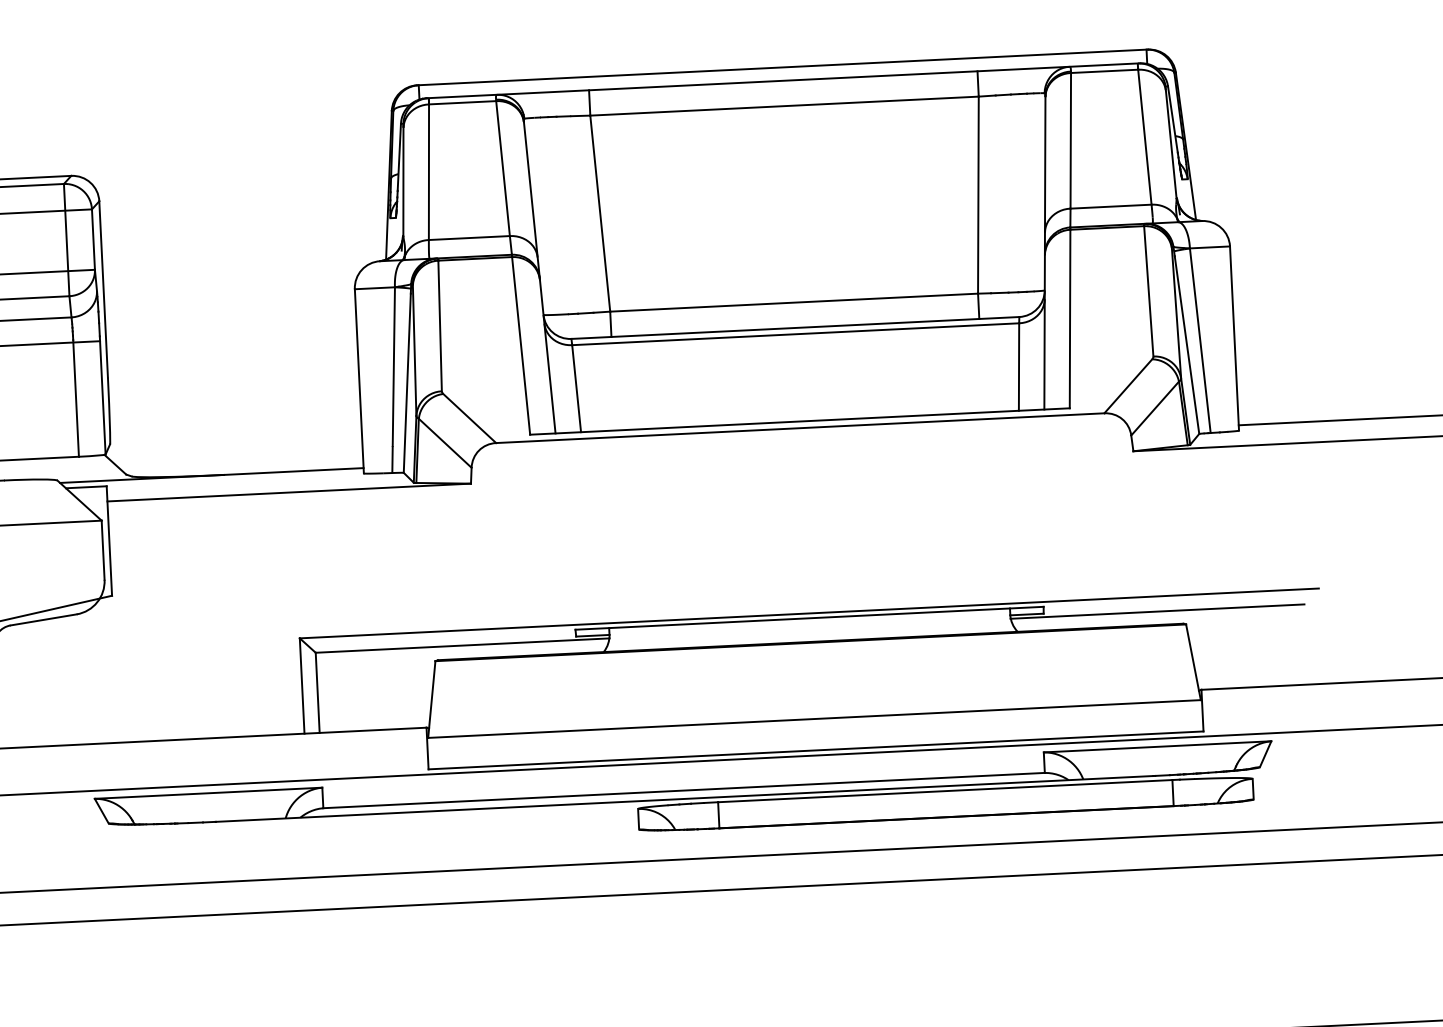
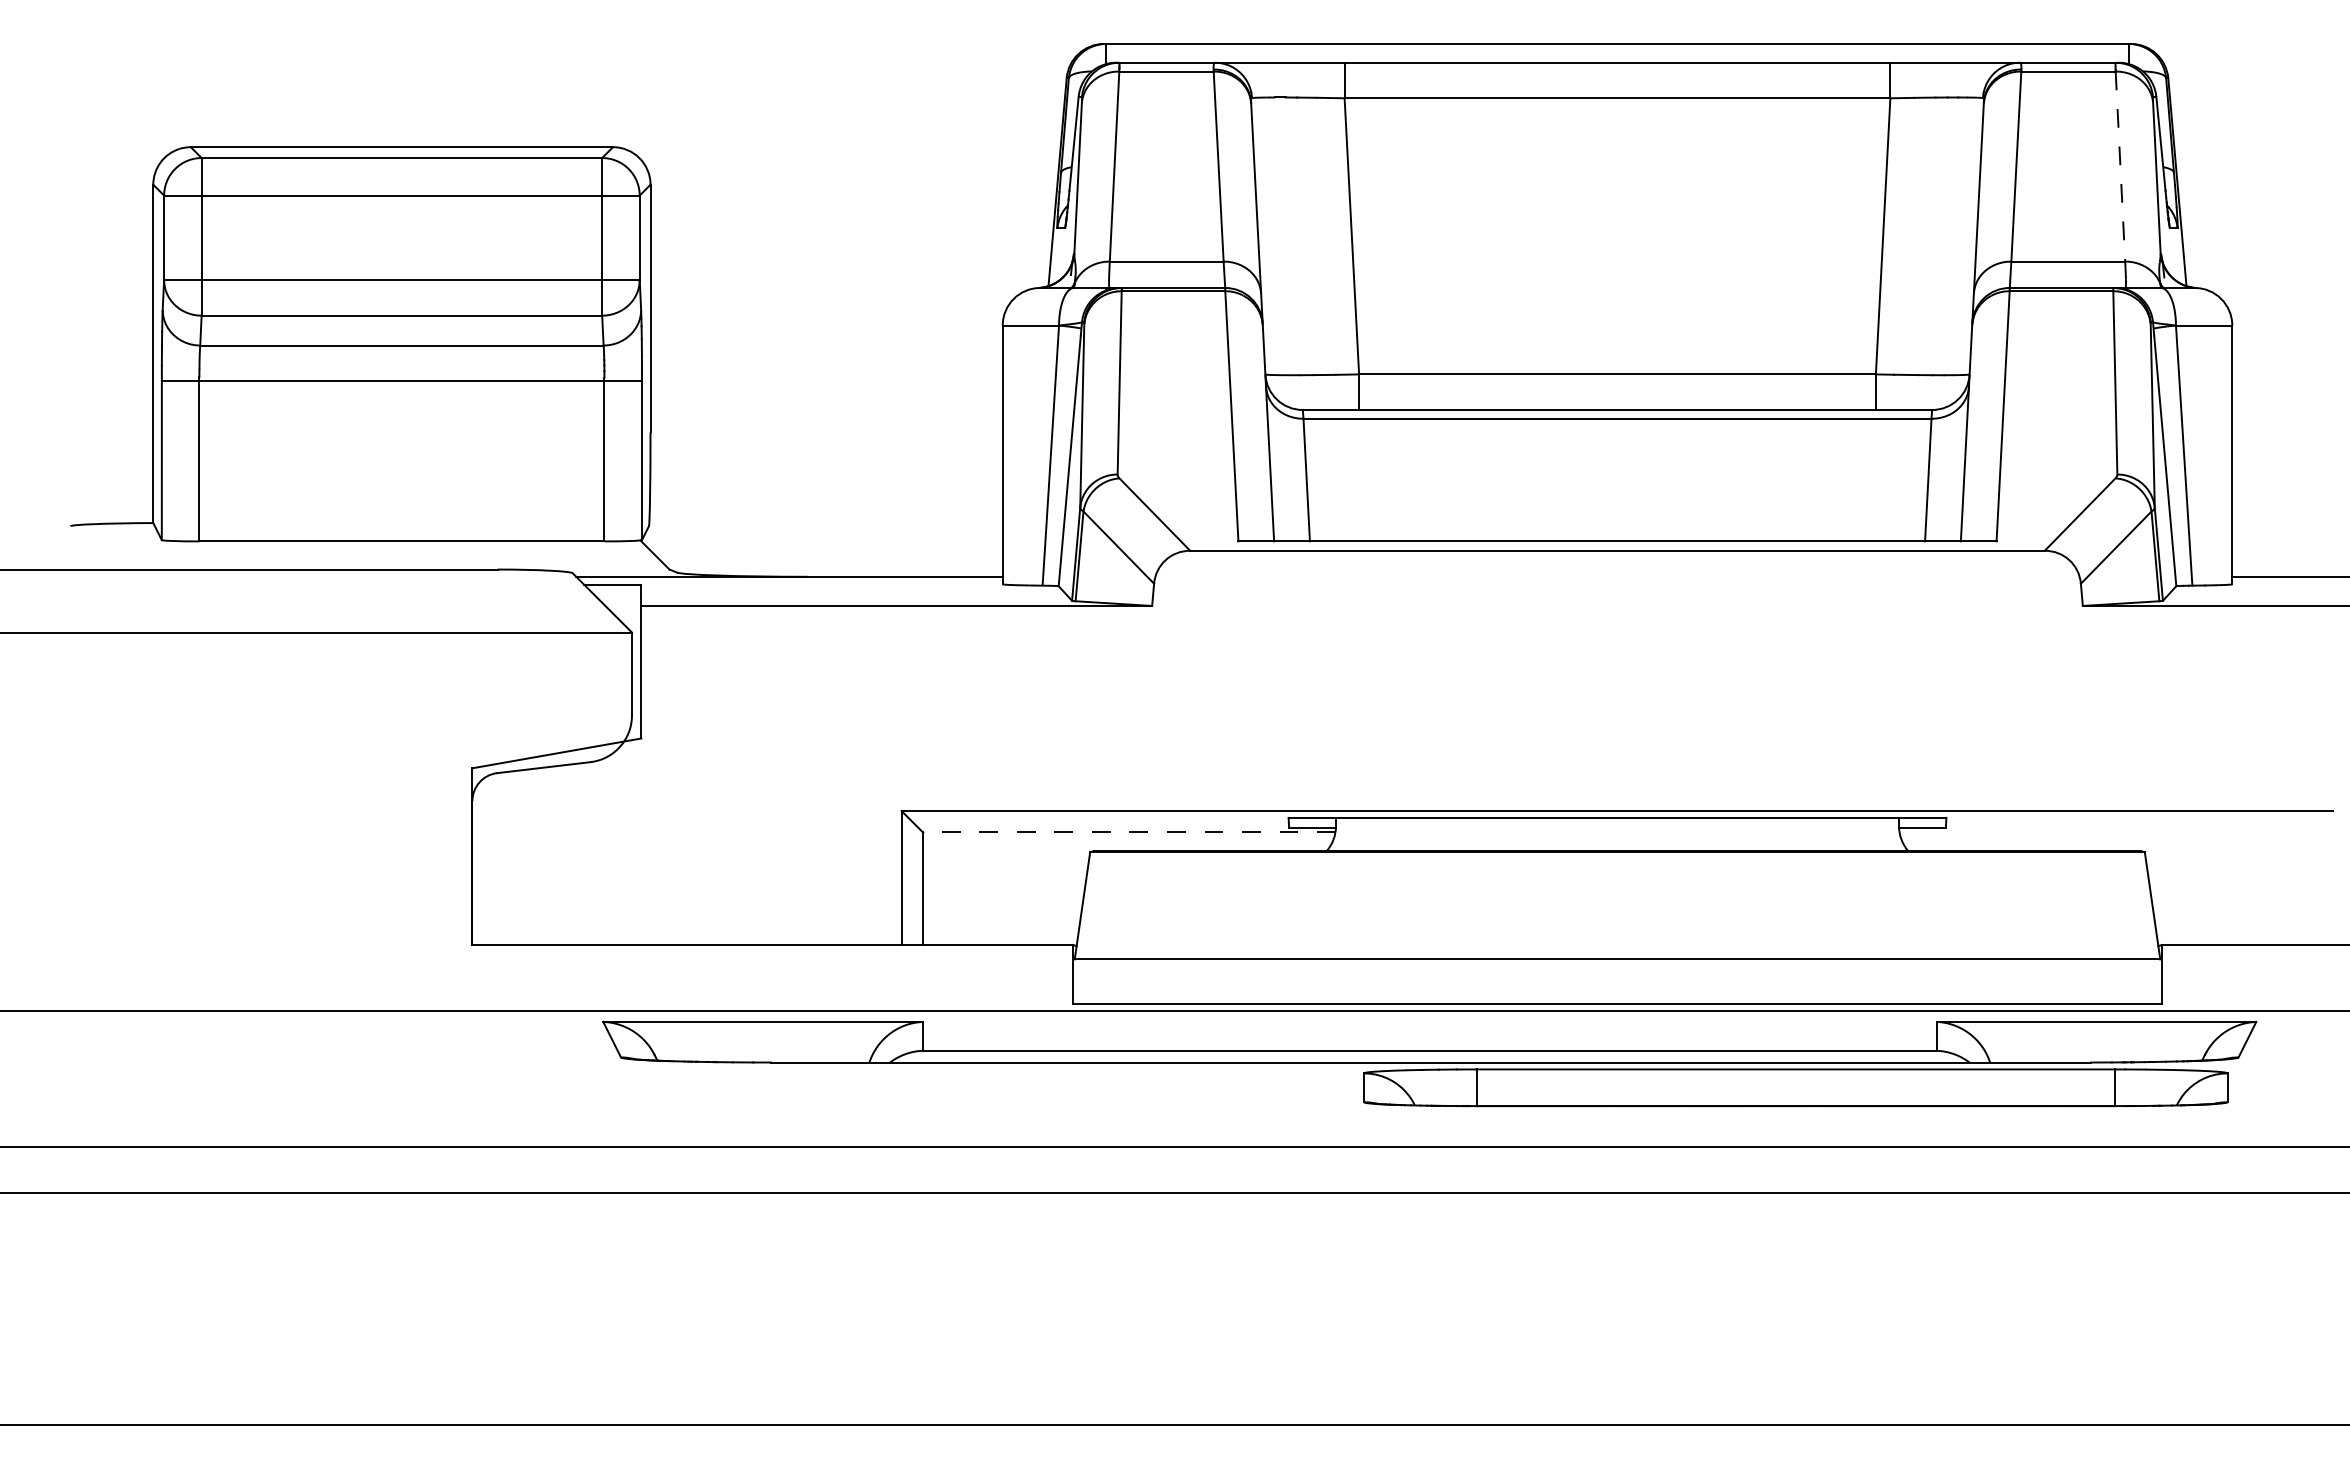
line: (1145, 139) -> (2120, 169), solid -> dashed
line: (1157, 611) -> (2105, 832), removed
line: (462, 645) -> (1128, 832), solid -> dashed

